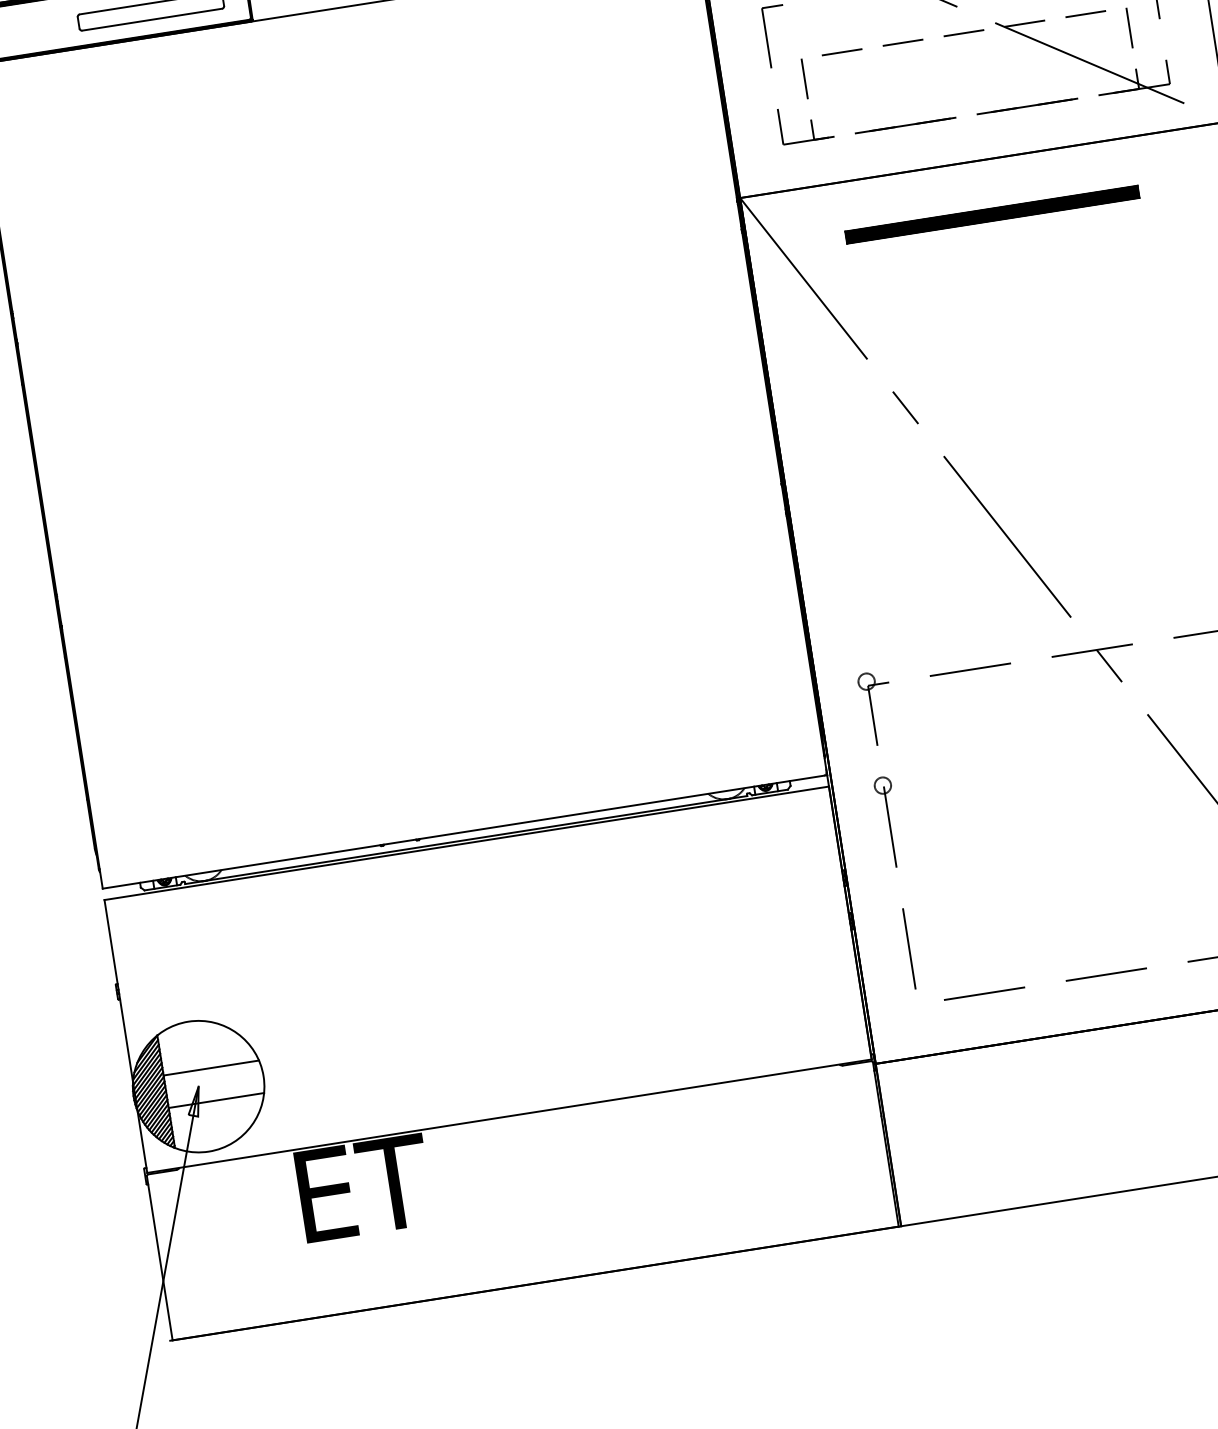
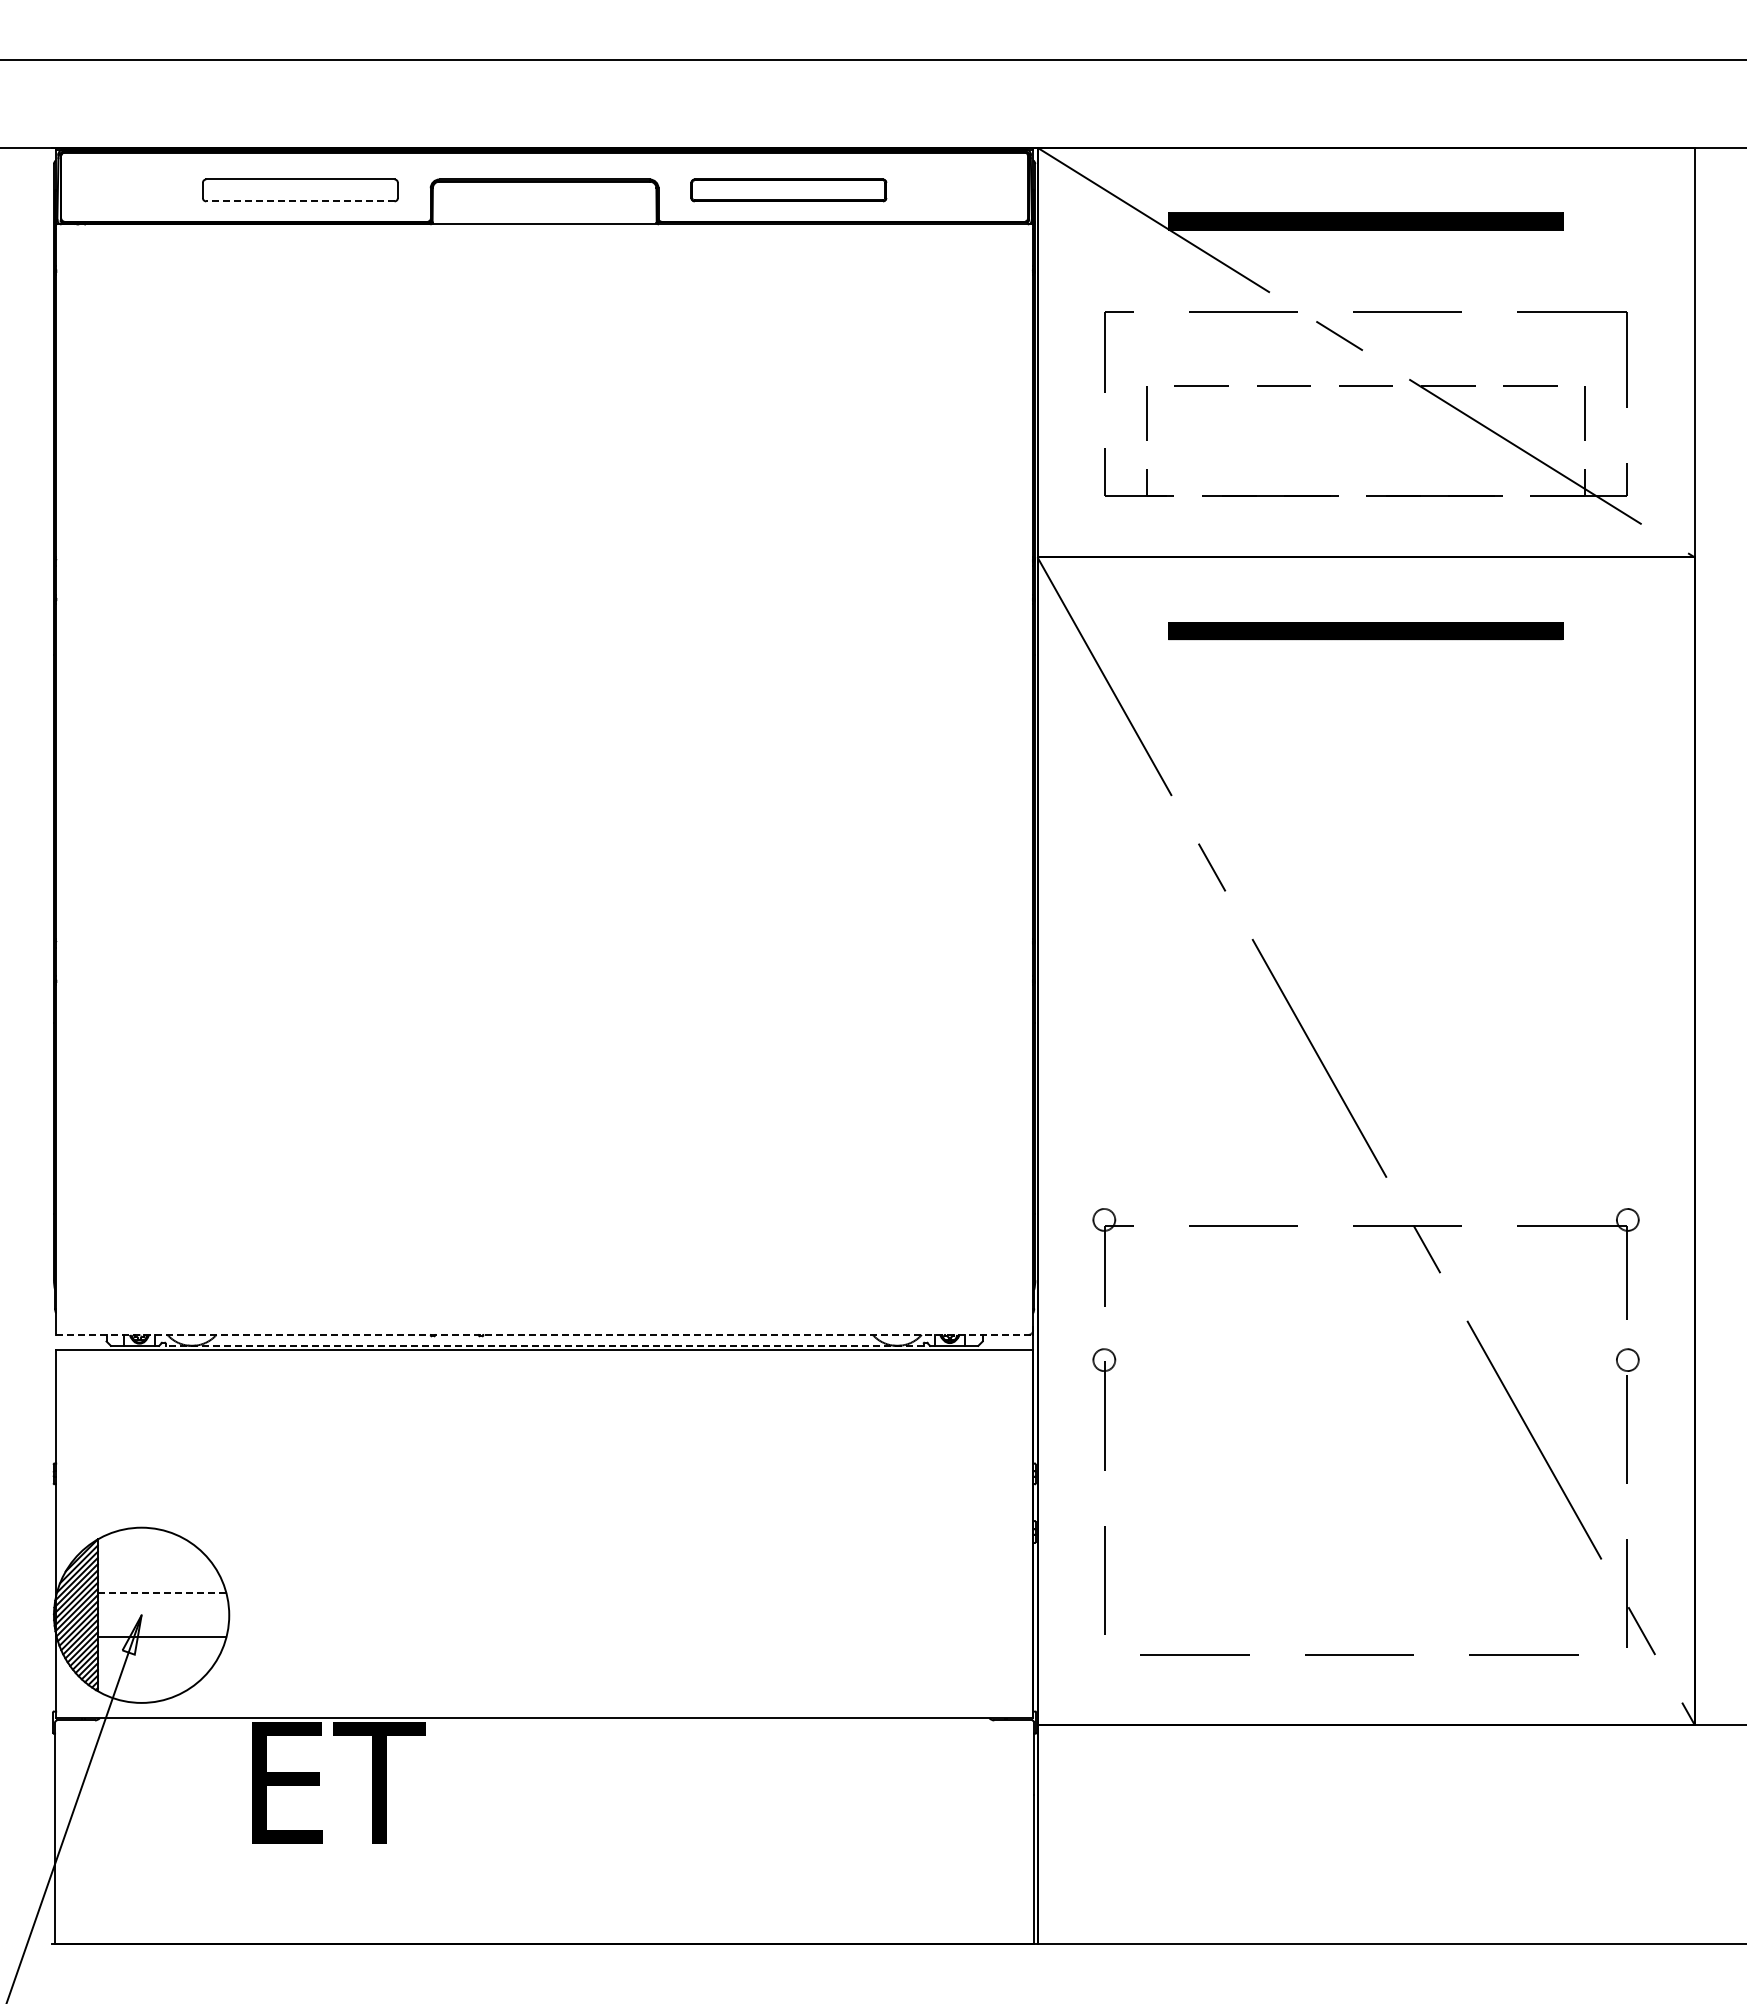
line: (151, 19) -> (299, 201), solid -> dashed
line: (465, 831) -> (545, 1334), solid -> dashed
line: (466, 839) -> (544, 1345), solid -> dashed
line: (210, 1068) -> (161, 1593), solid -> dashed

